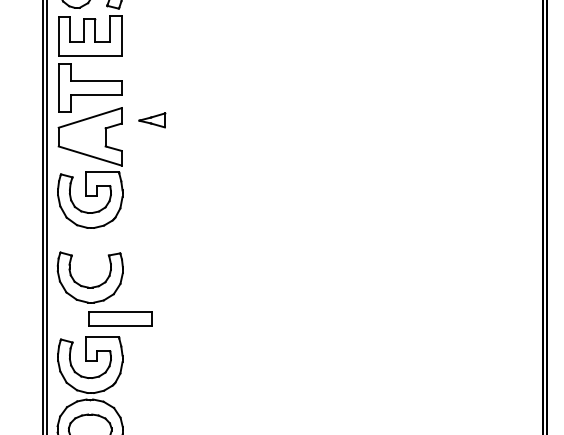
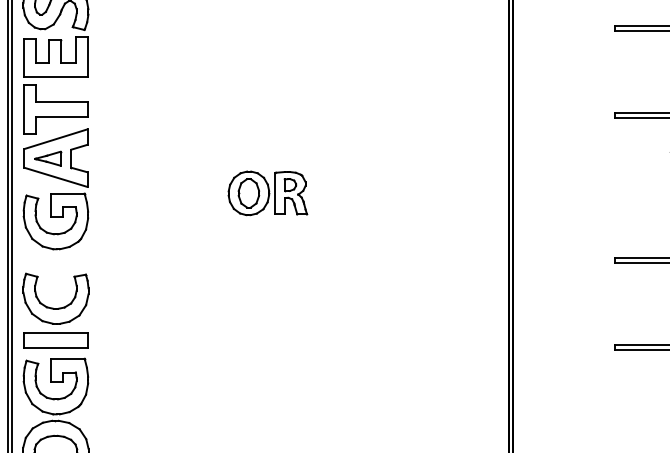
part: (152, 120) -> (48, 158), moved
part: (301, 172) -> (267, 193), added
part: (119, 319) -> (55, 340), moved

